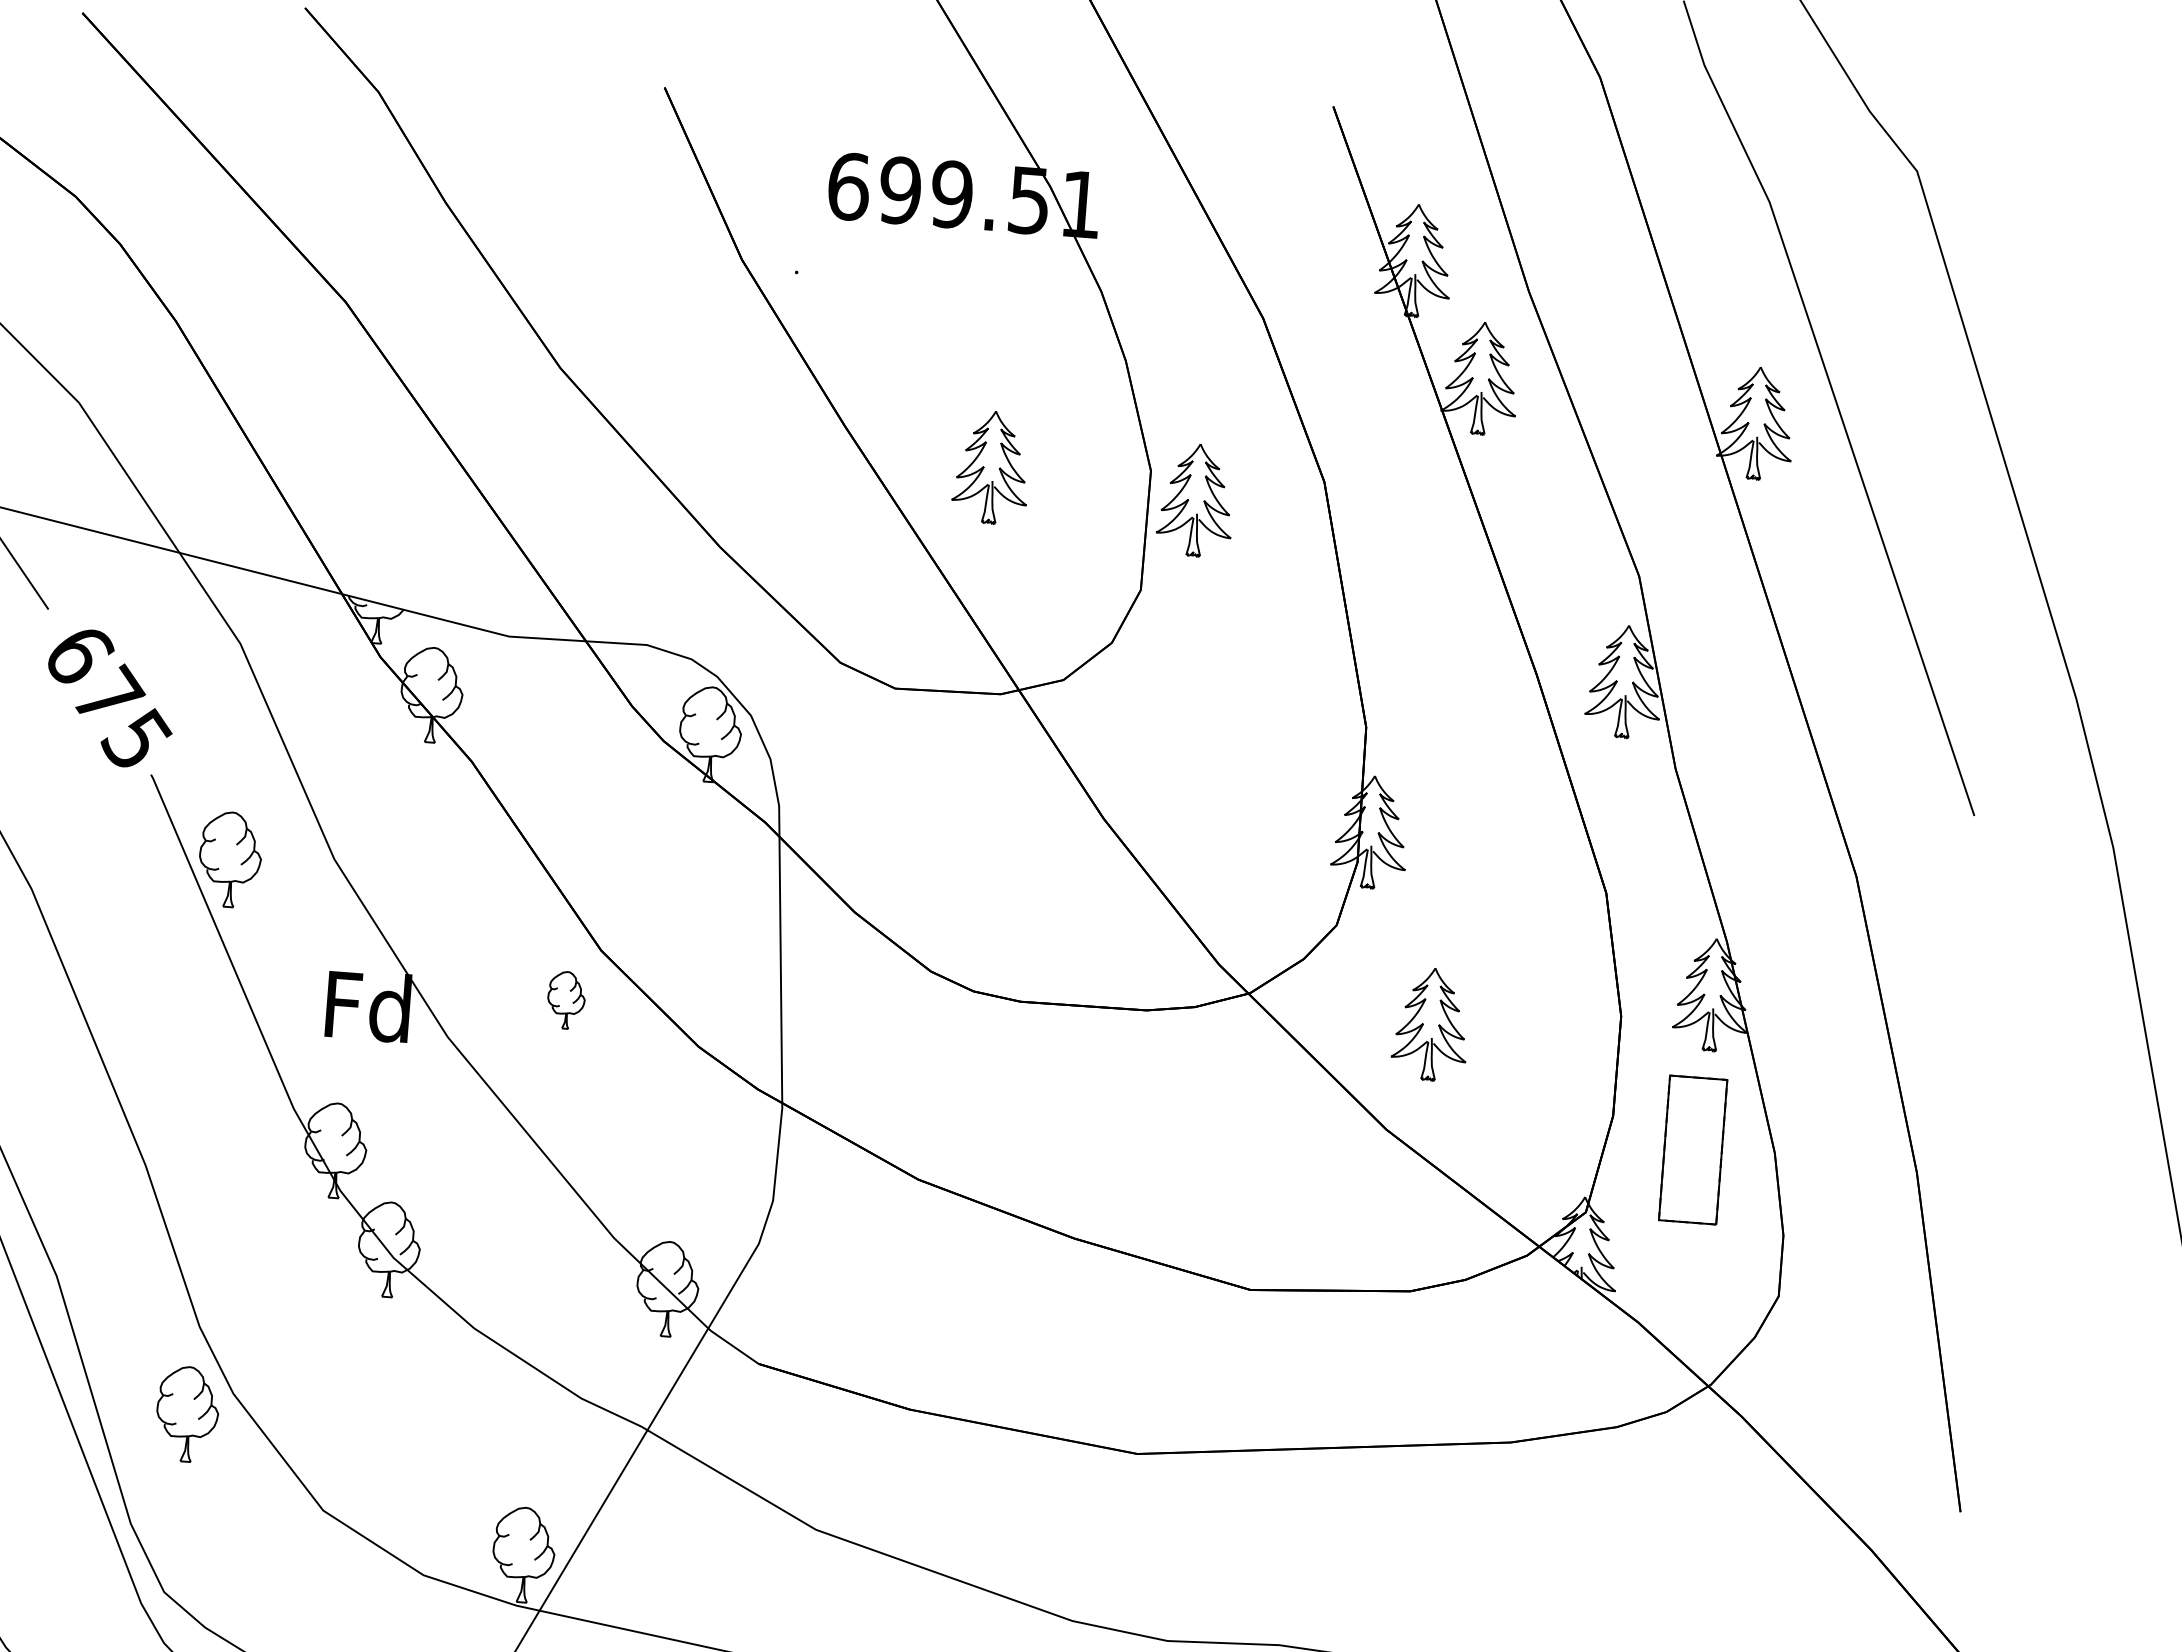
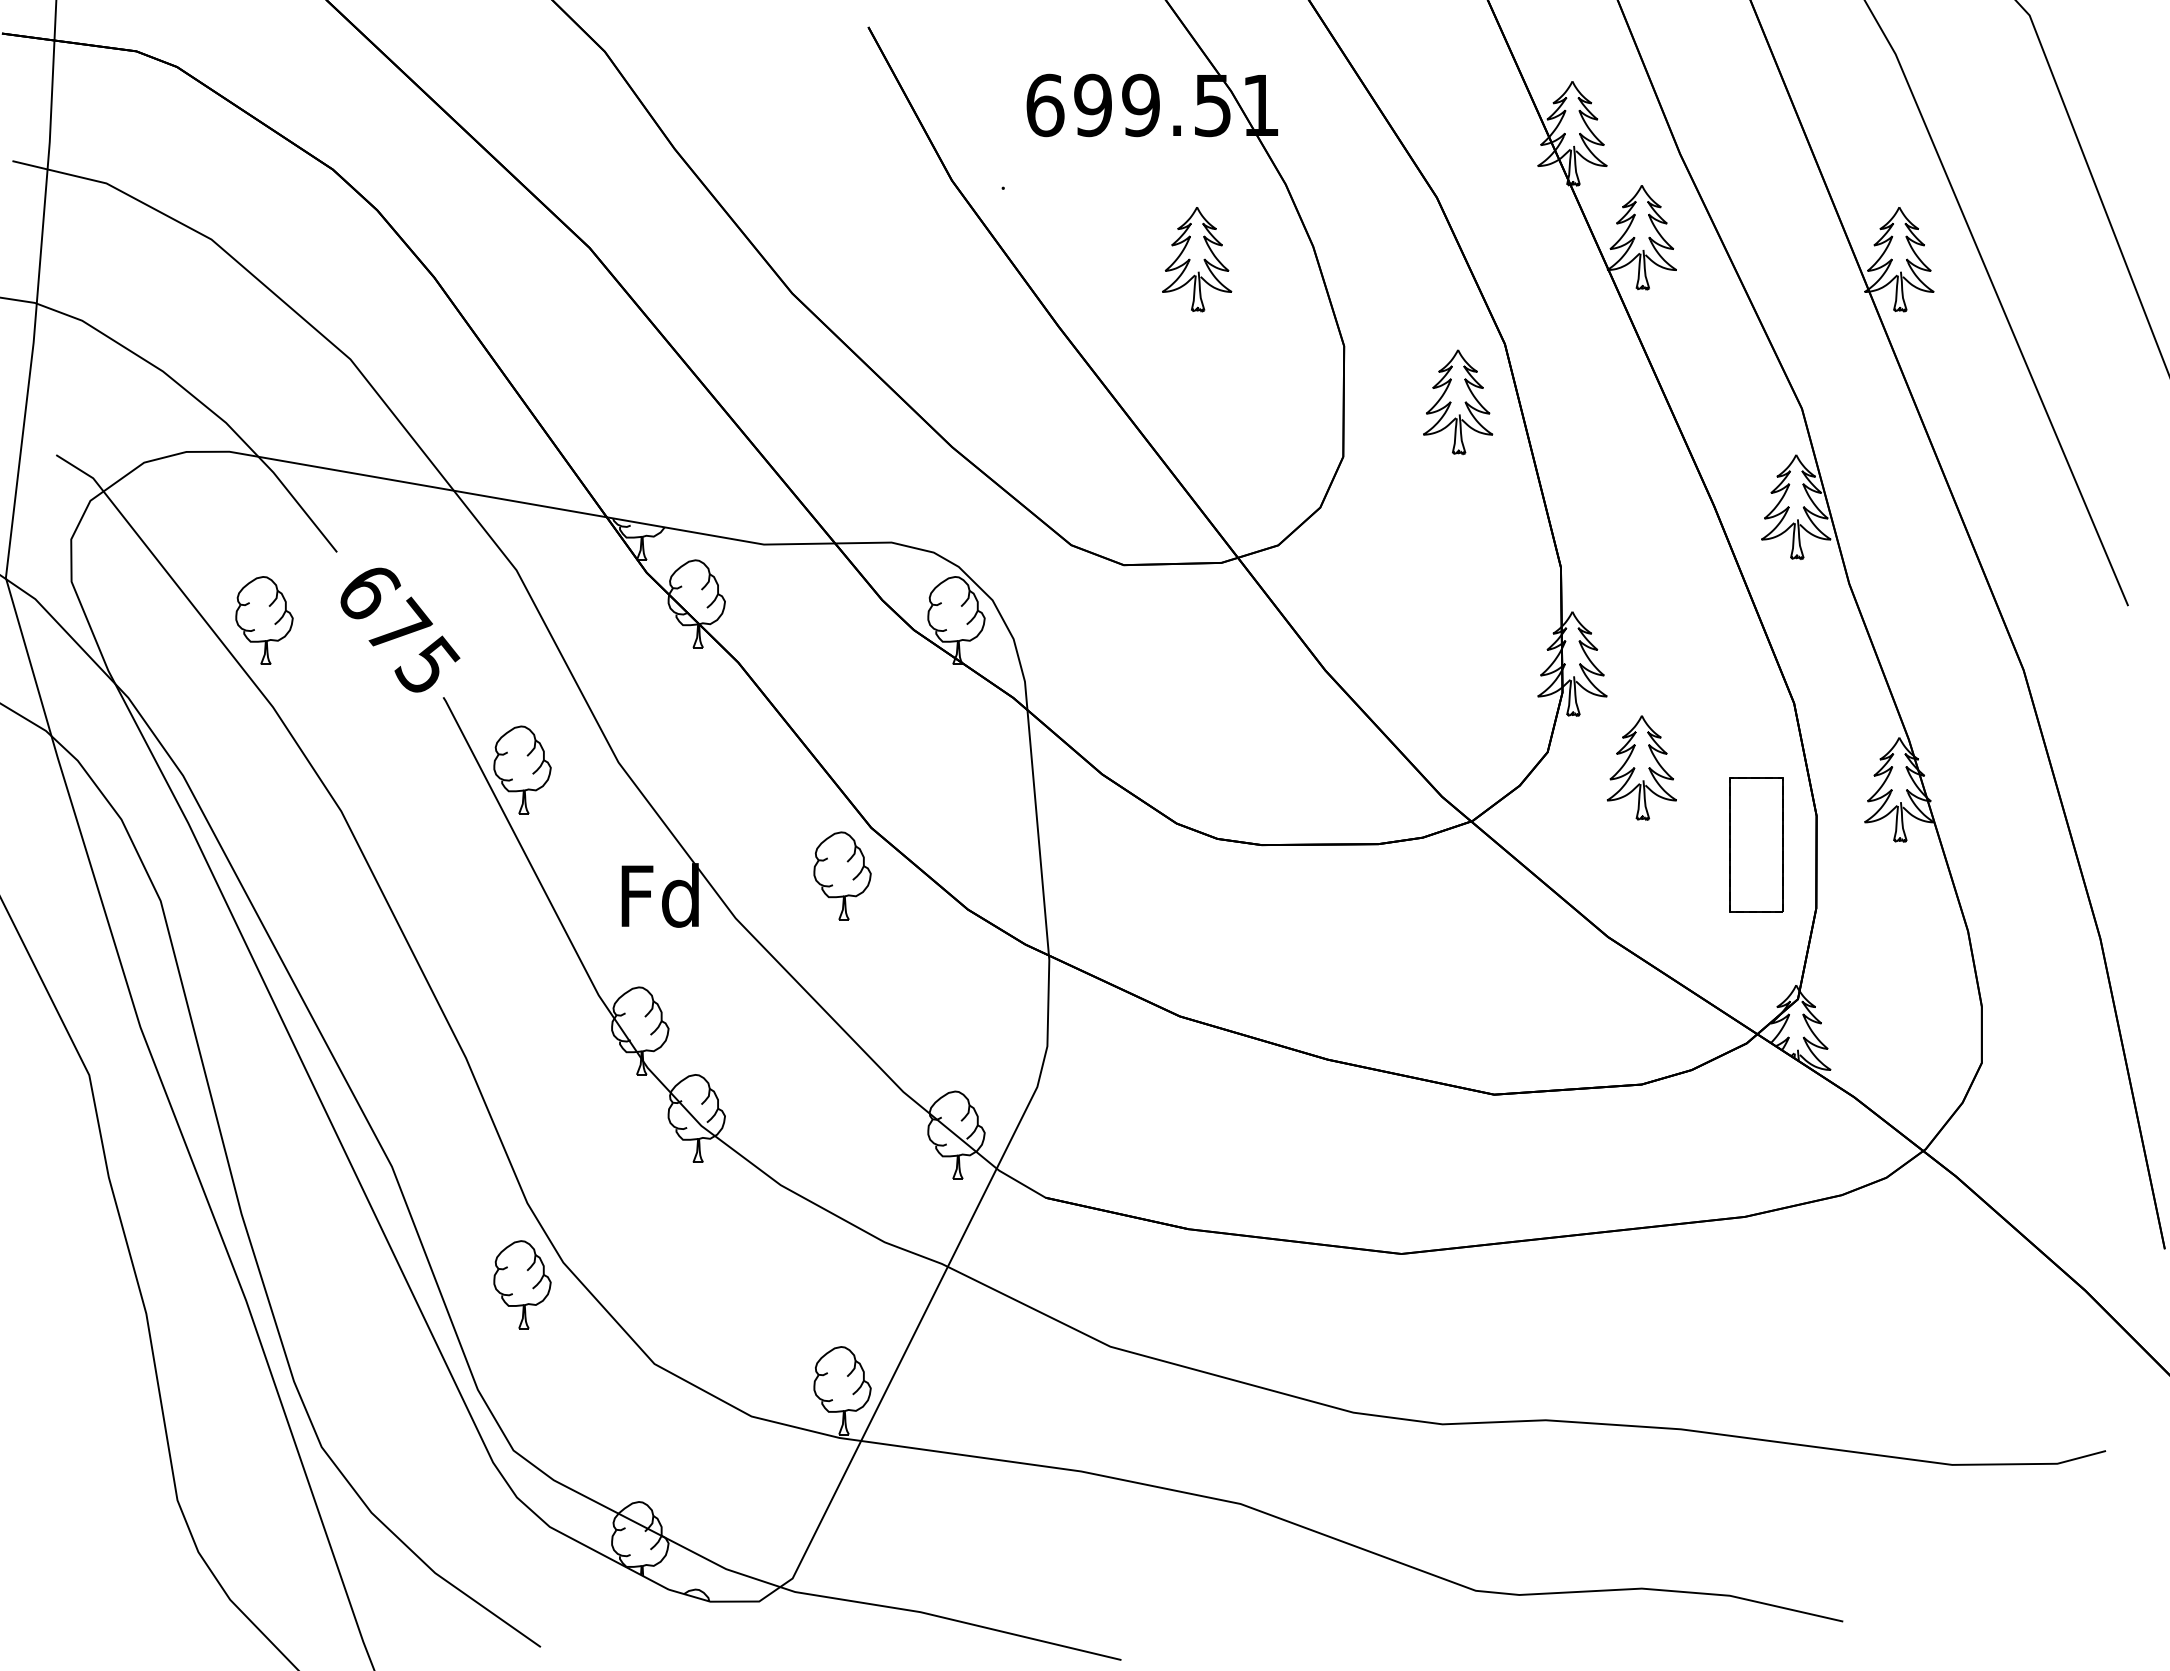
part: (992, 467) -> (1197, 259), moved
part: (1196, 500) -> (1458, 402), moved
part: (566, 999) -> (842, 875), size x1.67
part: (1430, 1023) -> (1641, 767), moved
part: (1693, 1149) -> (1756, 844), moved

